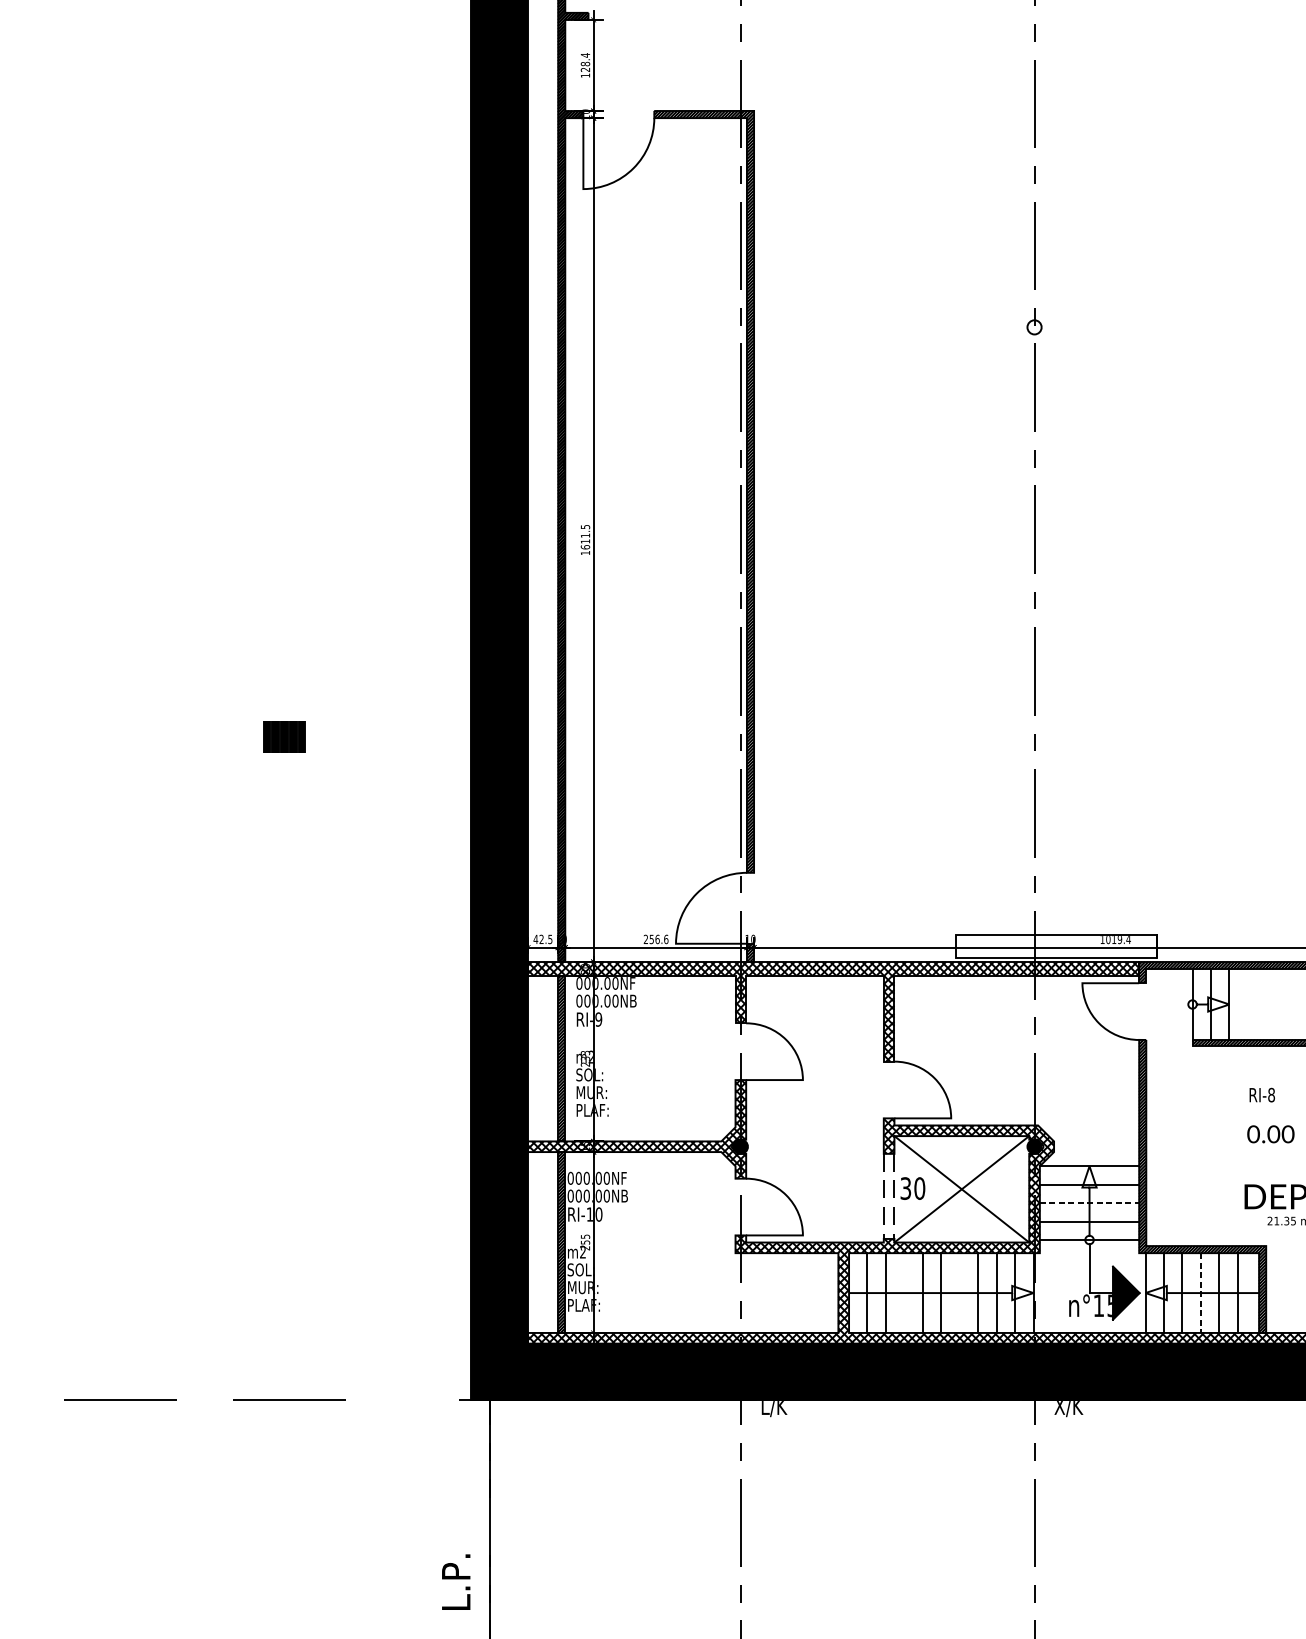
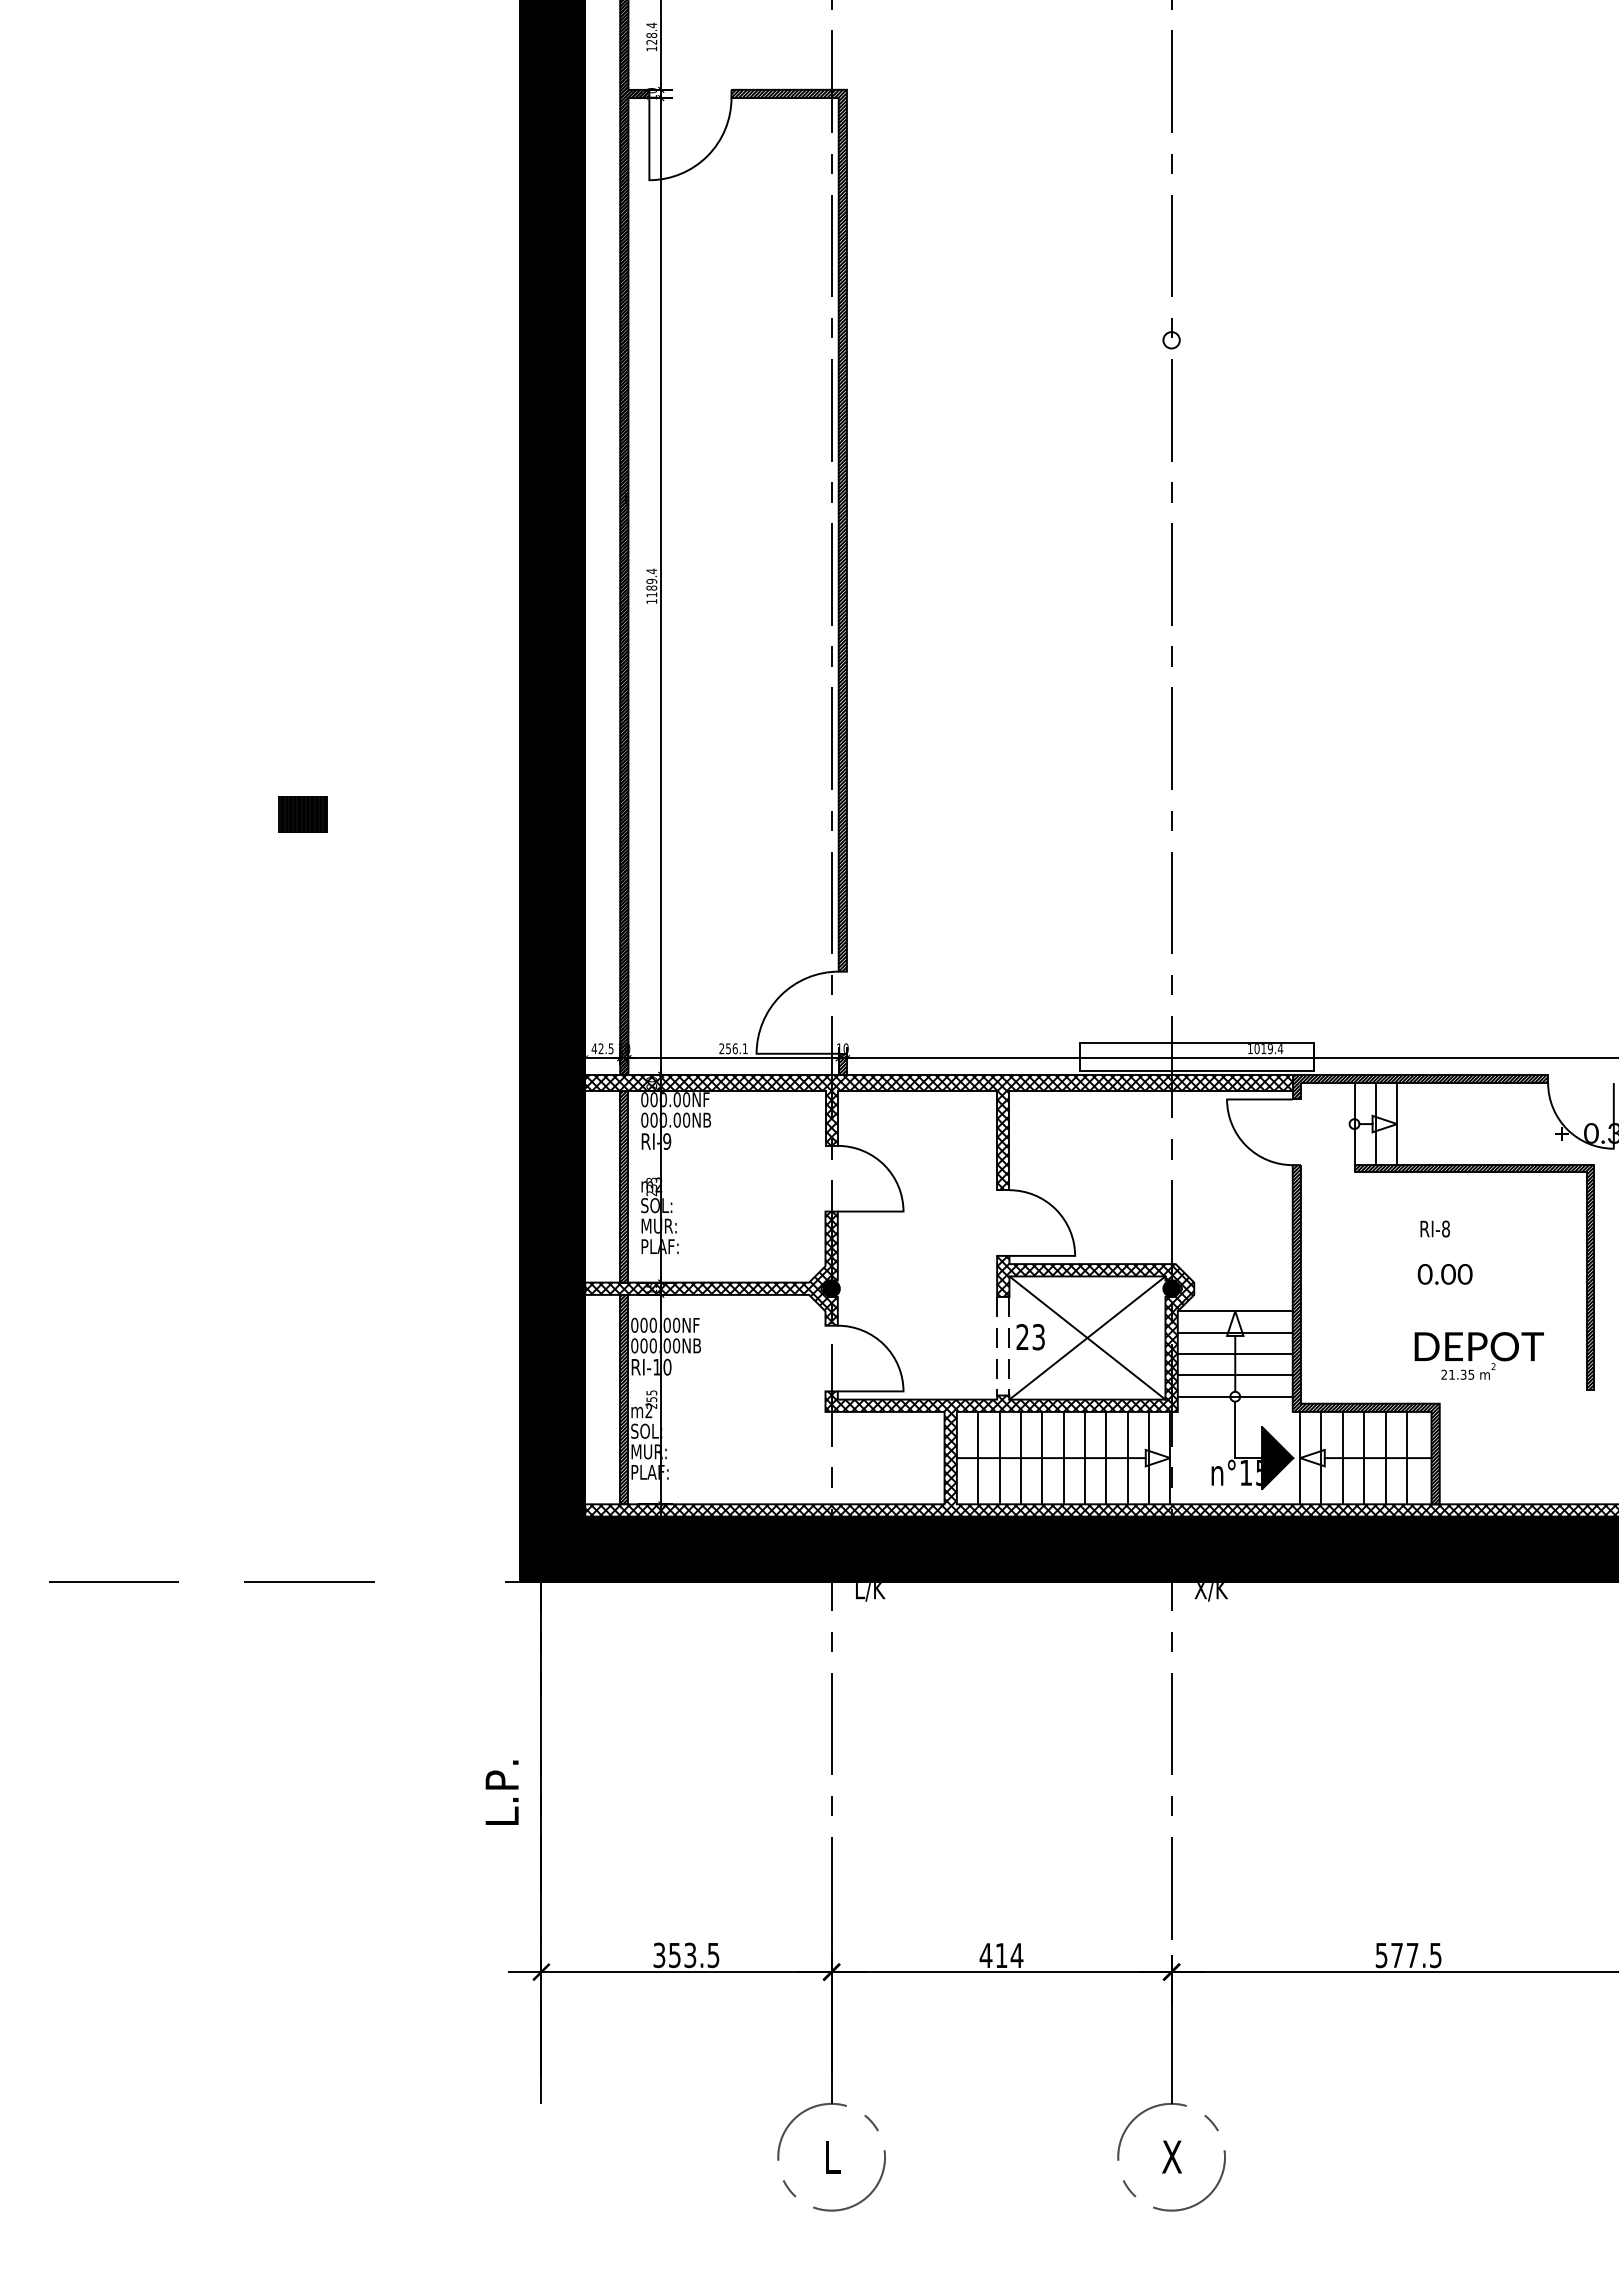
text: (585, 536) -> (651, 582), 1611.5 -> 1189.4
text: (665, 939) -> (744, 1048), 256.6 -> 256.1
text: (912, 1188) -> (1030, 1337), 30 -> 23
line: (1089, 1203) -> (1235, 1354), dashed -> solid
line: (903, 1292) -> (1020, 1457), added
line: (959, 1292) -> (1084, 1457), added
line: (1201, 1293) -> (1364, 1458), dashed -> solid

